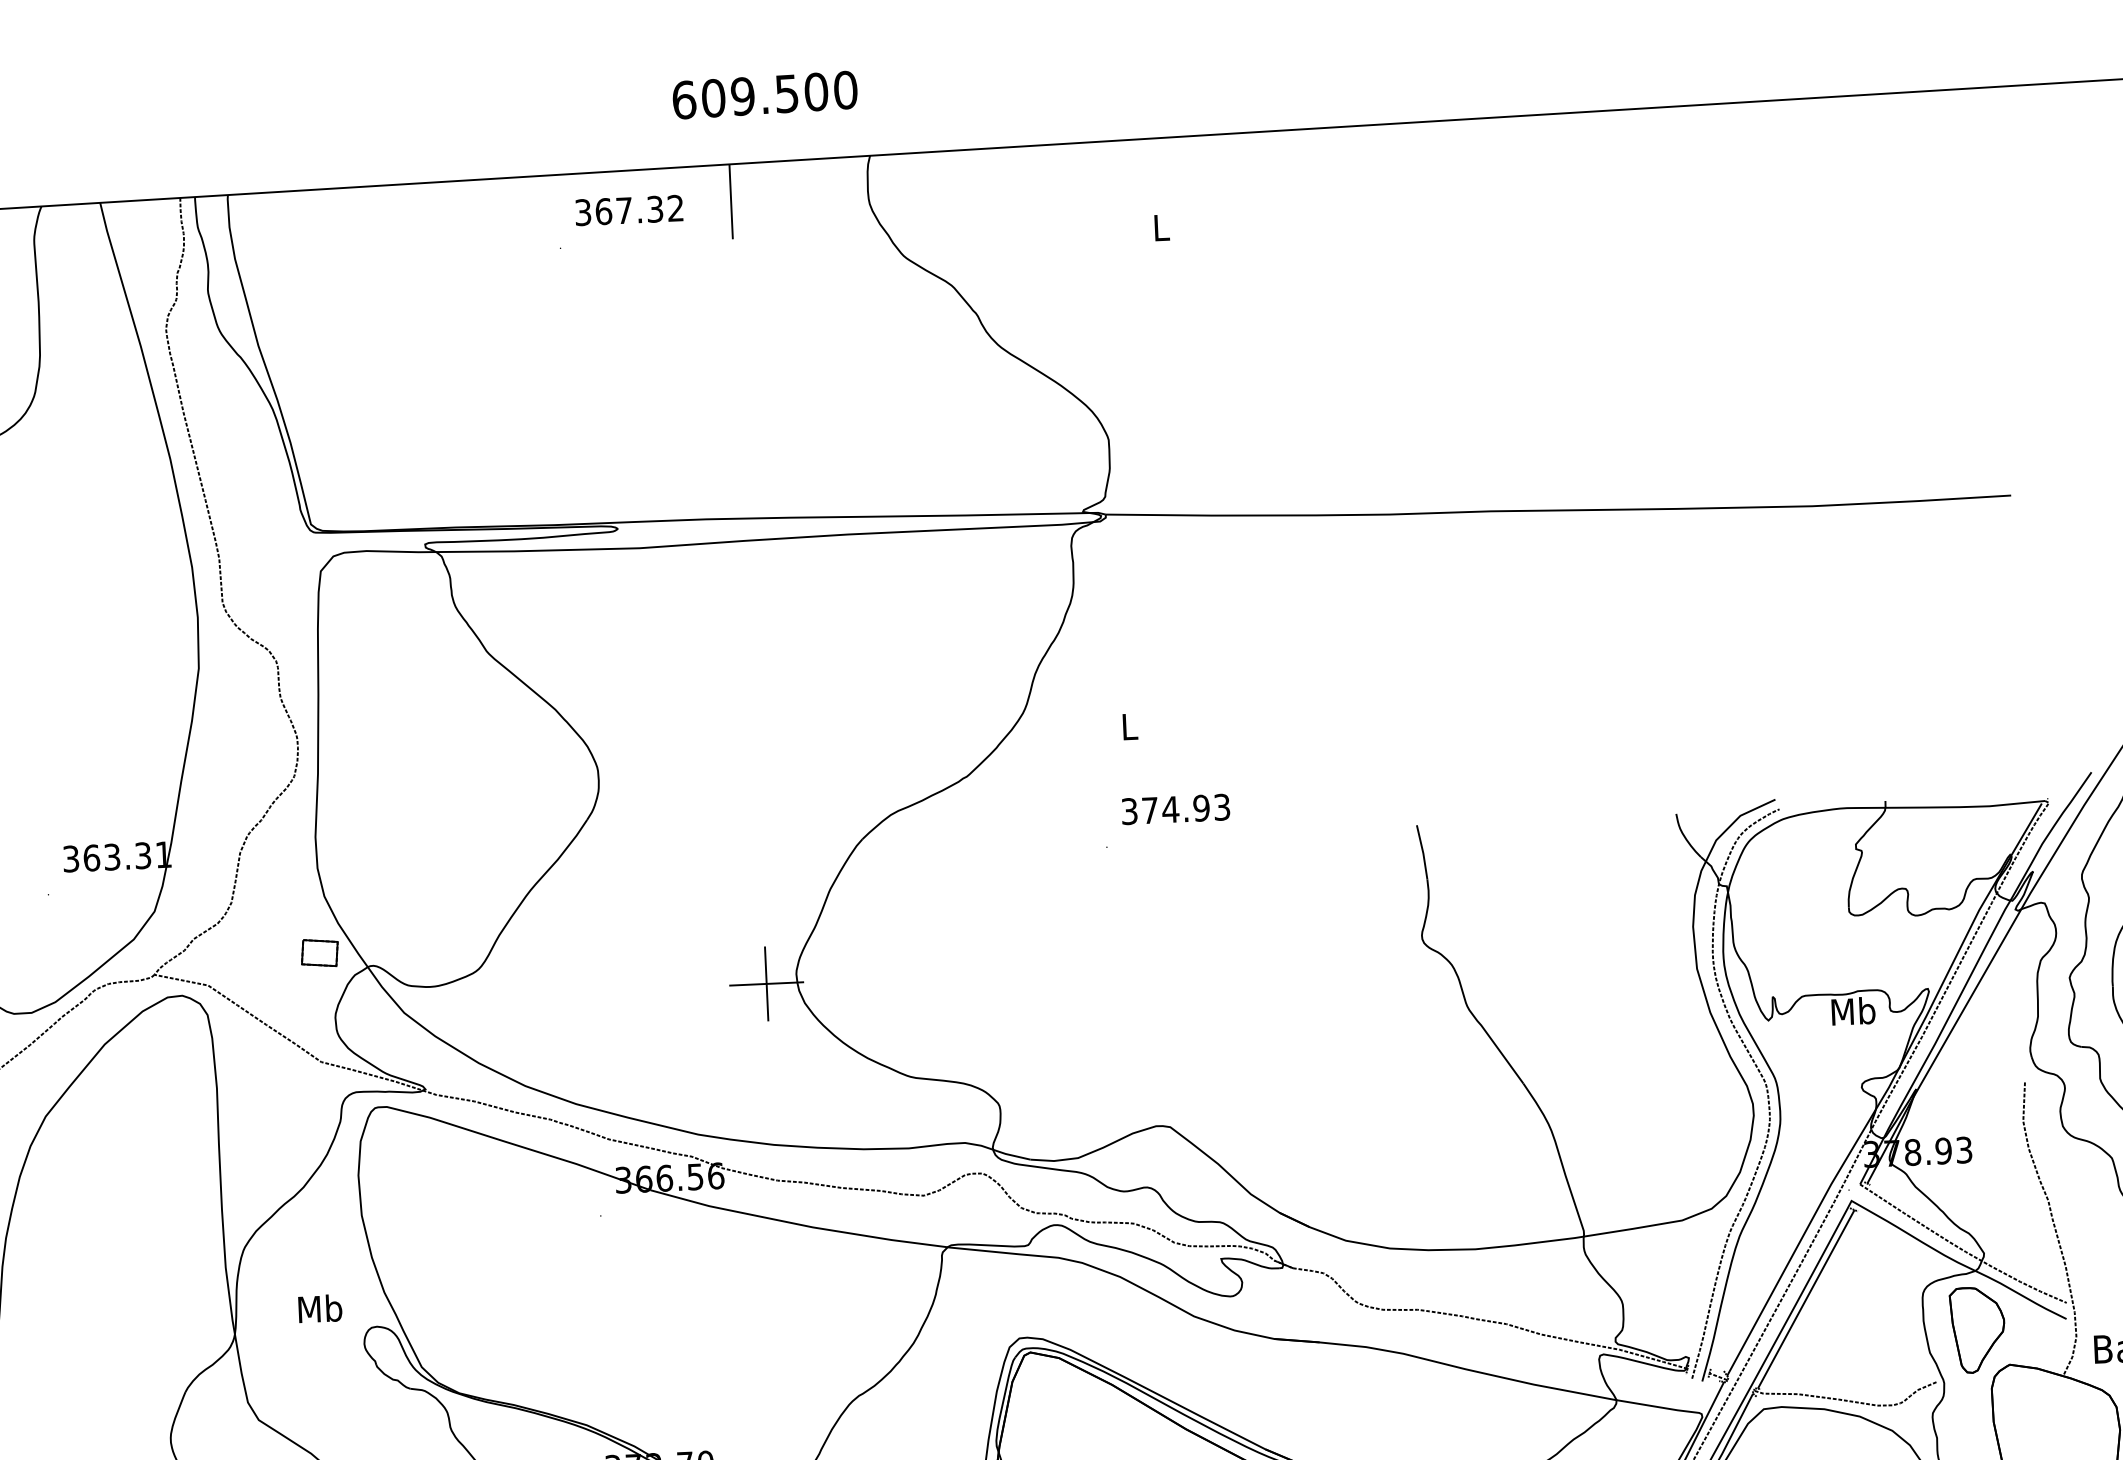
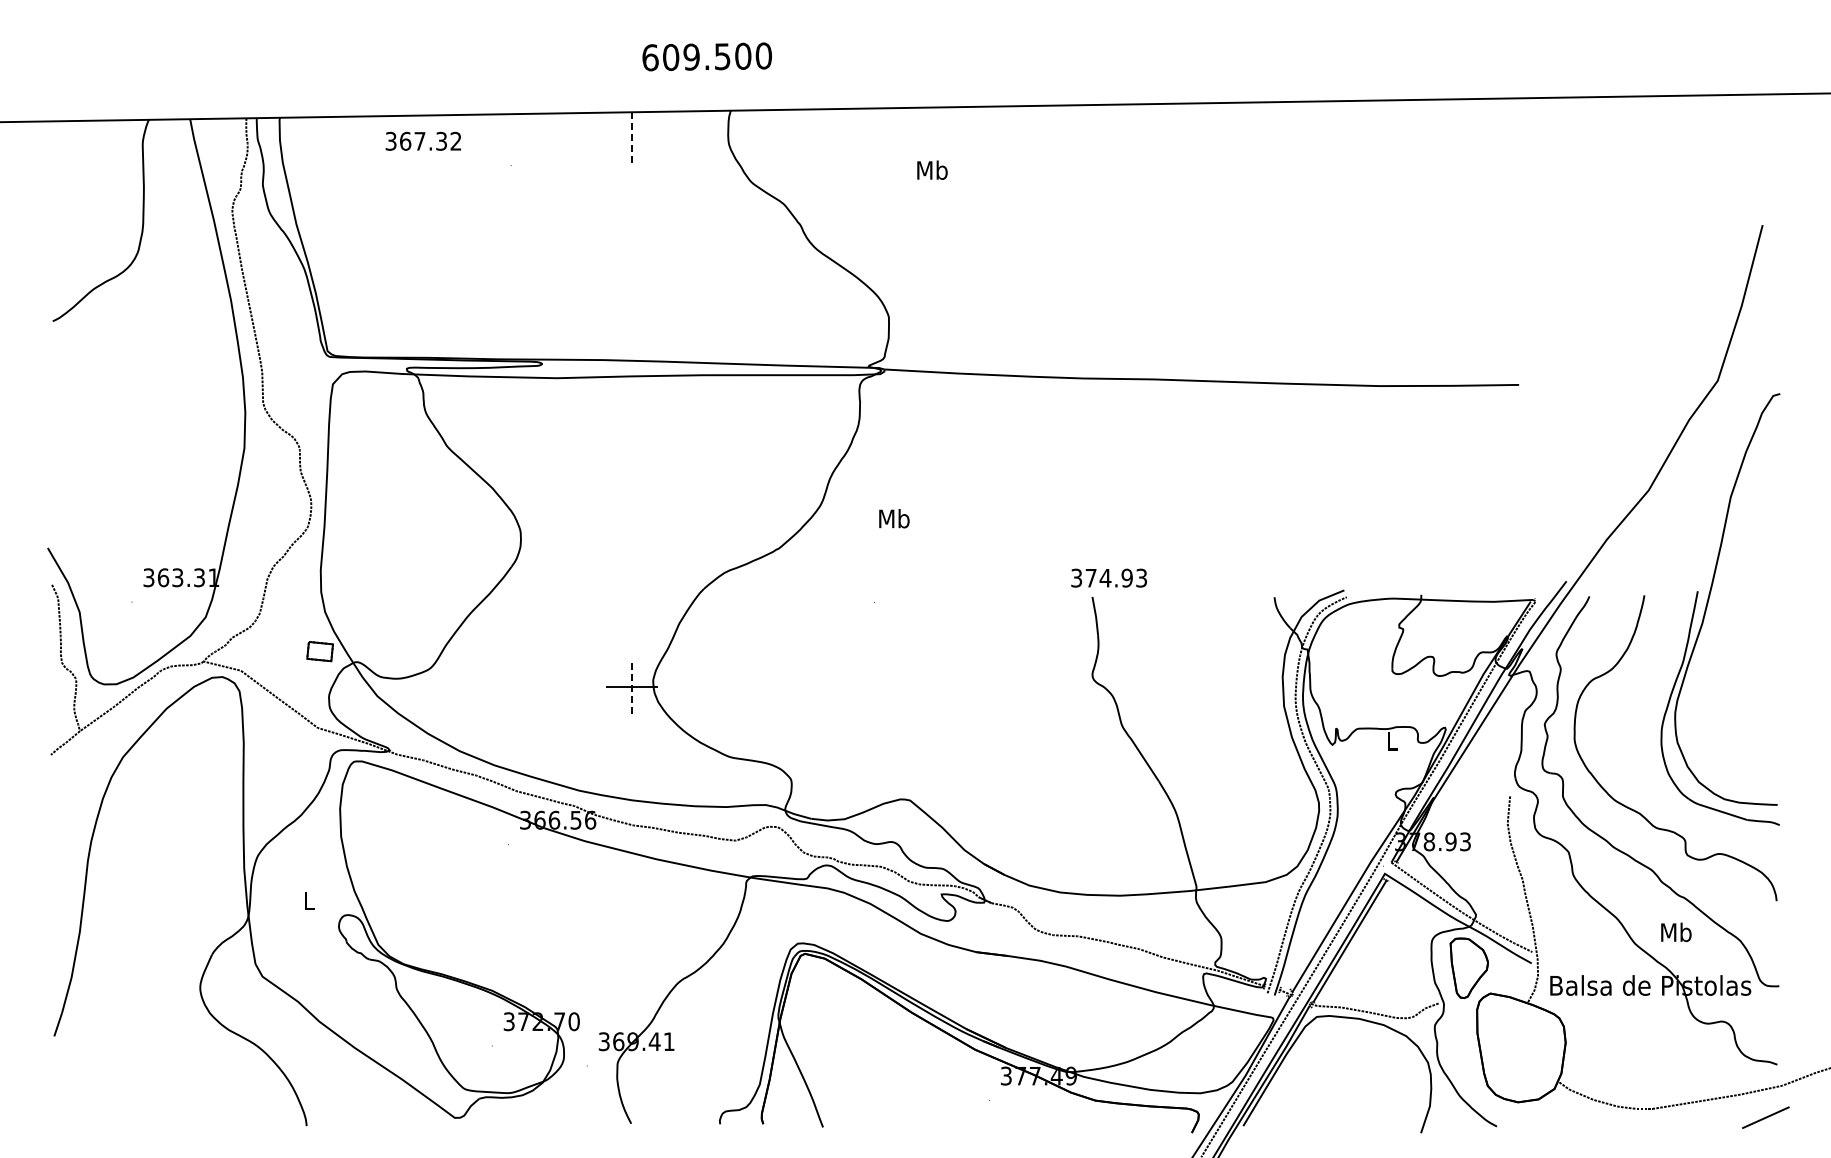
text: (764, 94) -> (706, 56), moved
line: (731, 203) -> (632, 139), solid -> dashed
text: (627, 209) -> (422, 140), moved
text: (1161, 226) -> (932, 169), L -> Mb
text: (1129, 726) -> (894, 518), L -> Mb
text: (1174, 808) -> (1108, 577), moved
line: (767, 982) -> (632, 686), solid -> dashed
text: (1853, 1010) -> (1392, 740), Mb -> L
text: (320, 1308) -> (309, 900), Mb -> L

